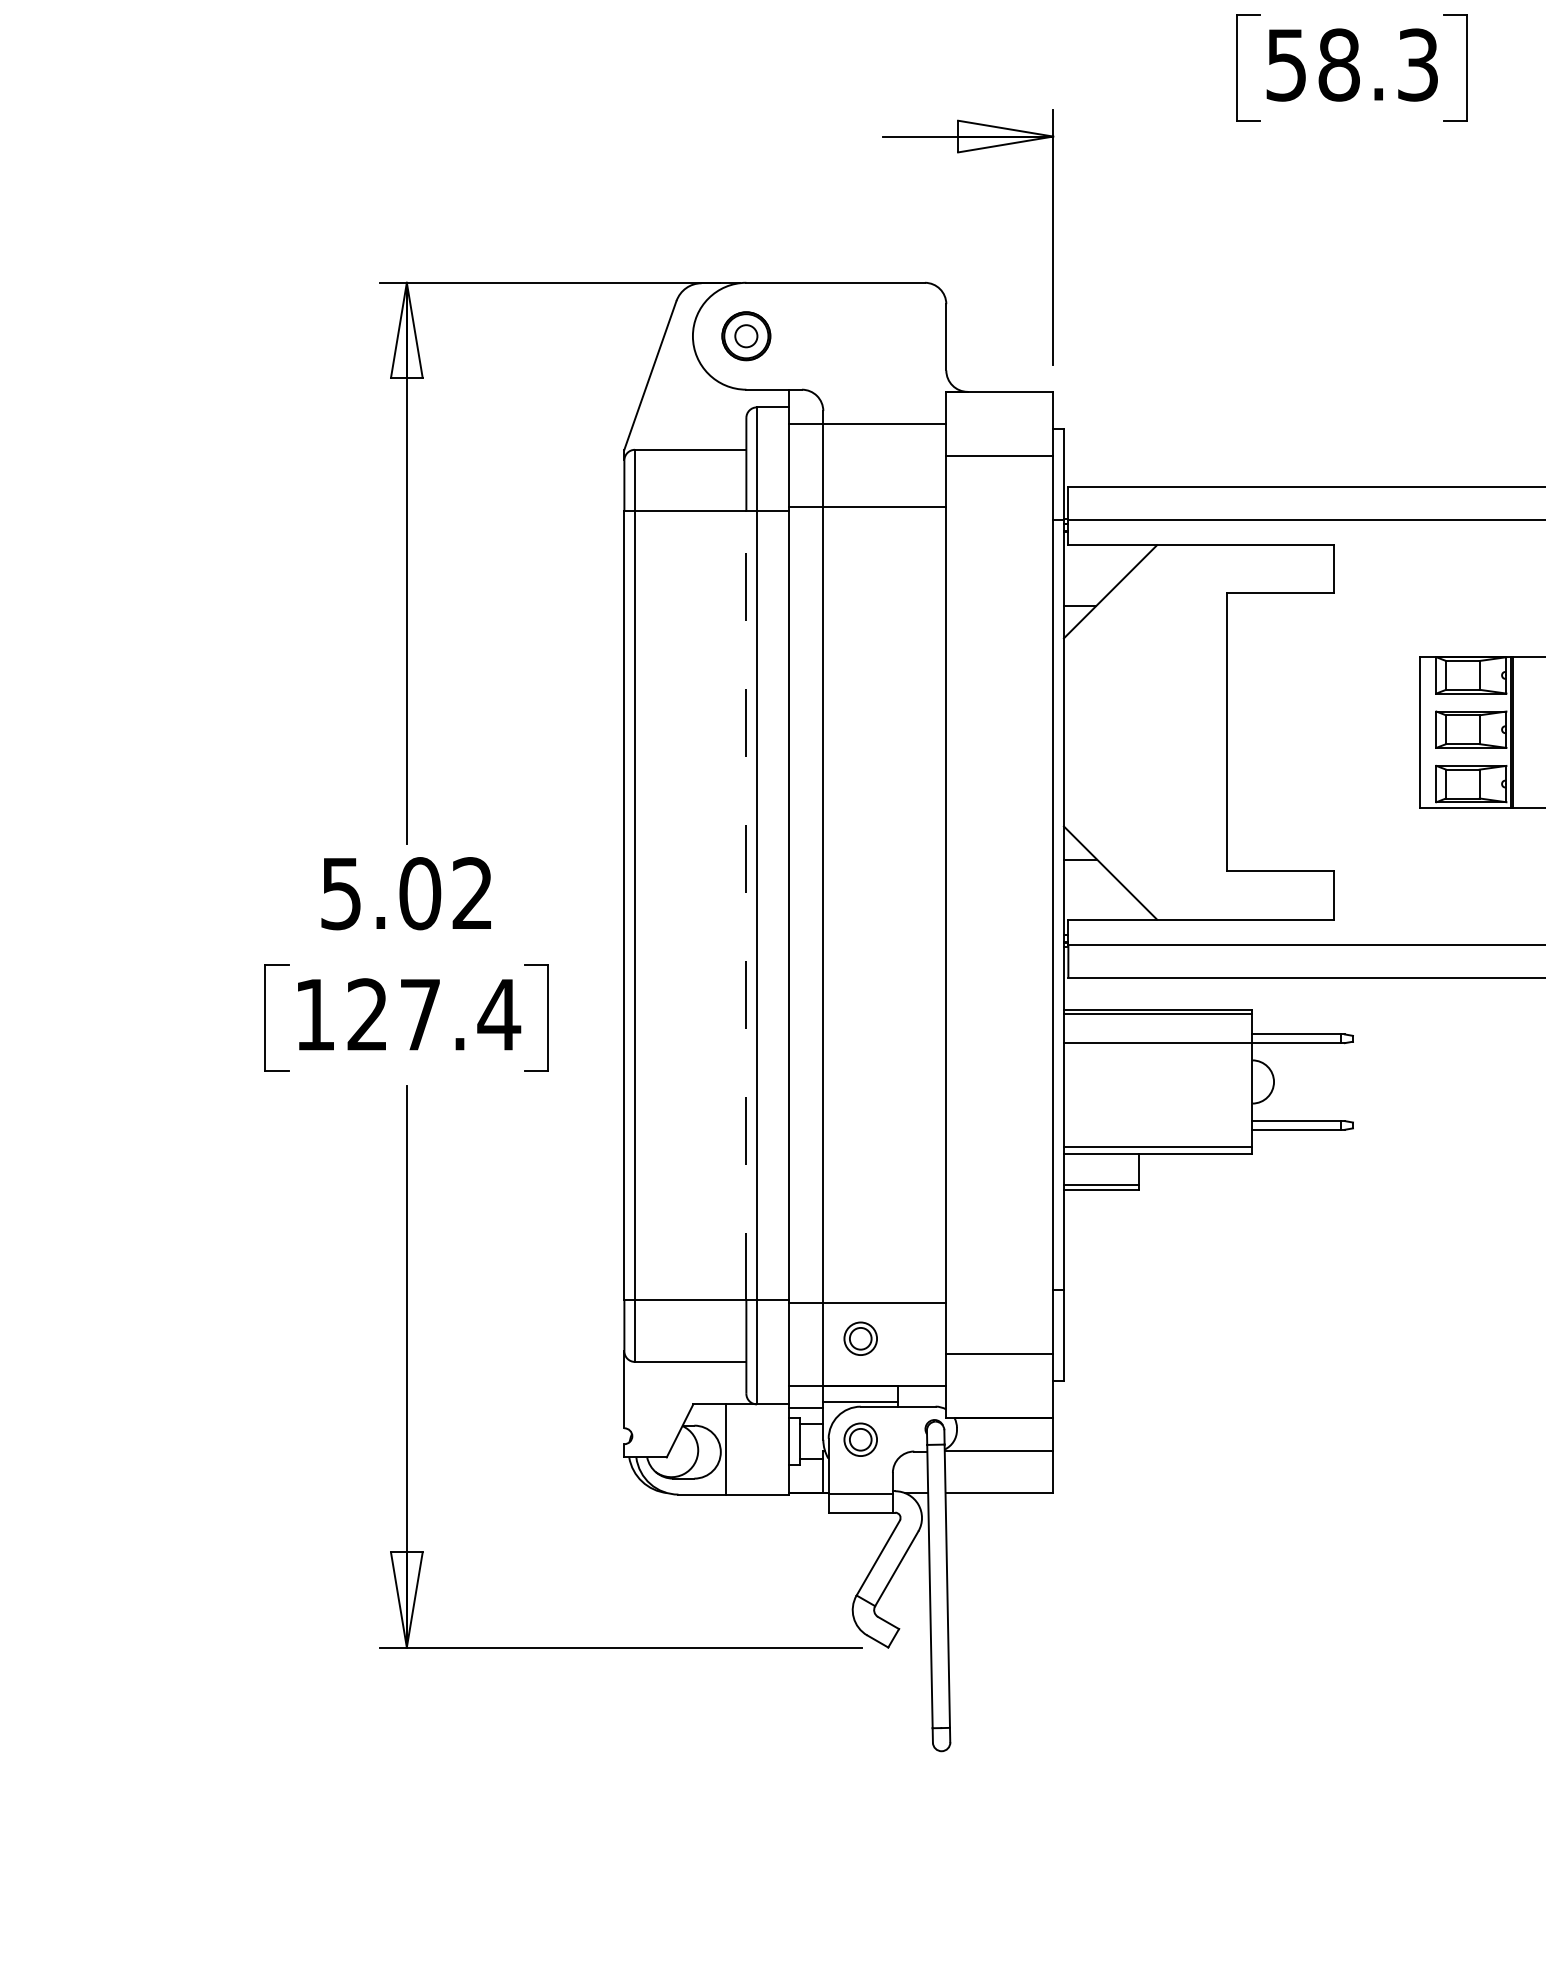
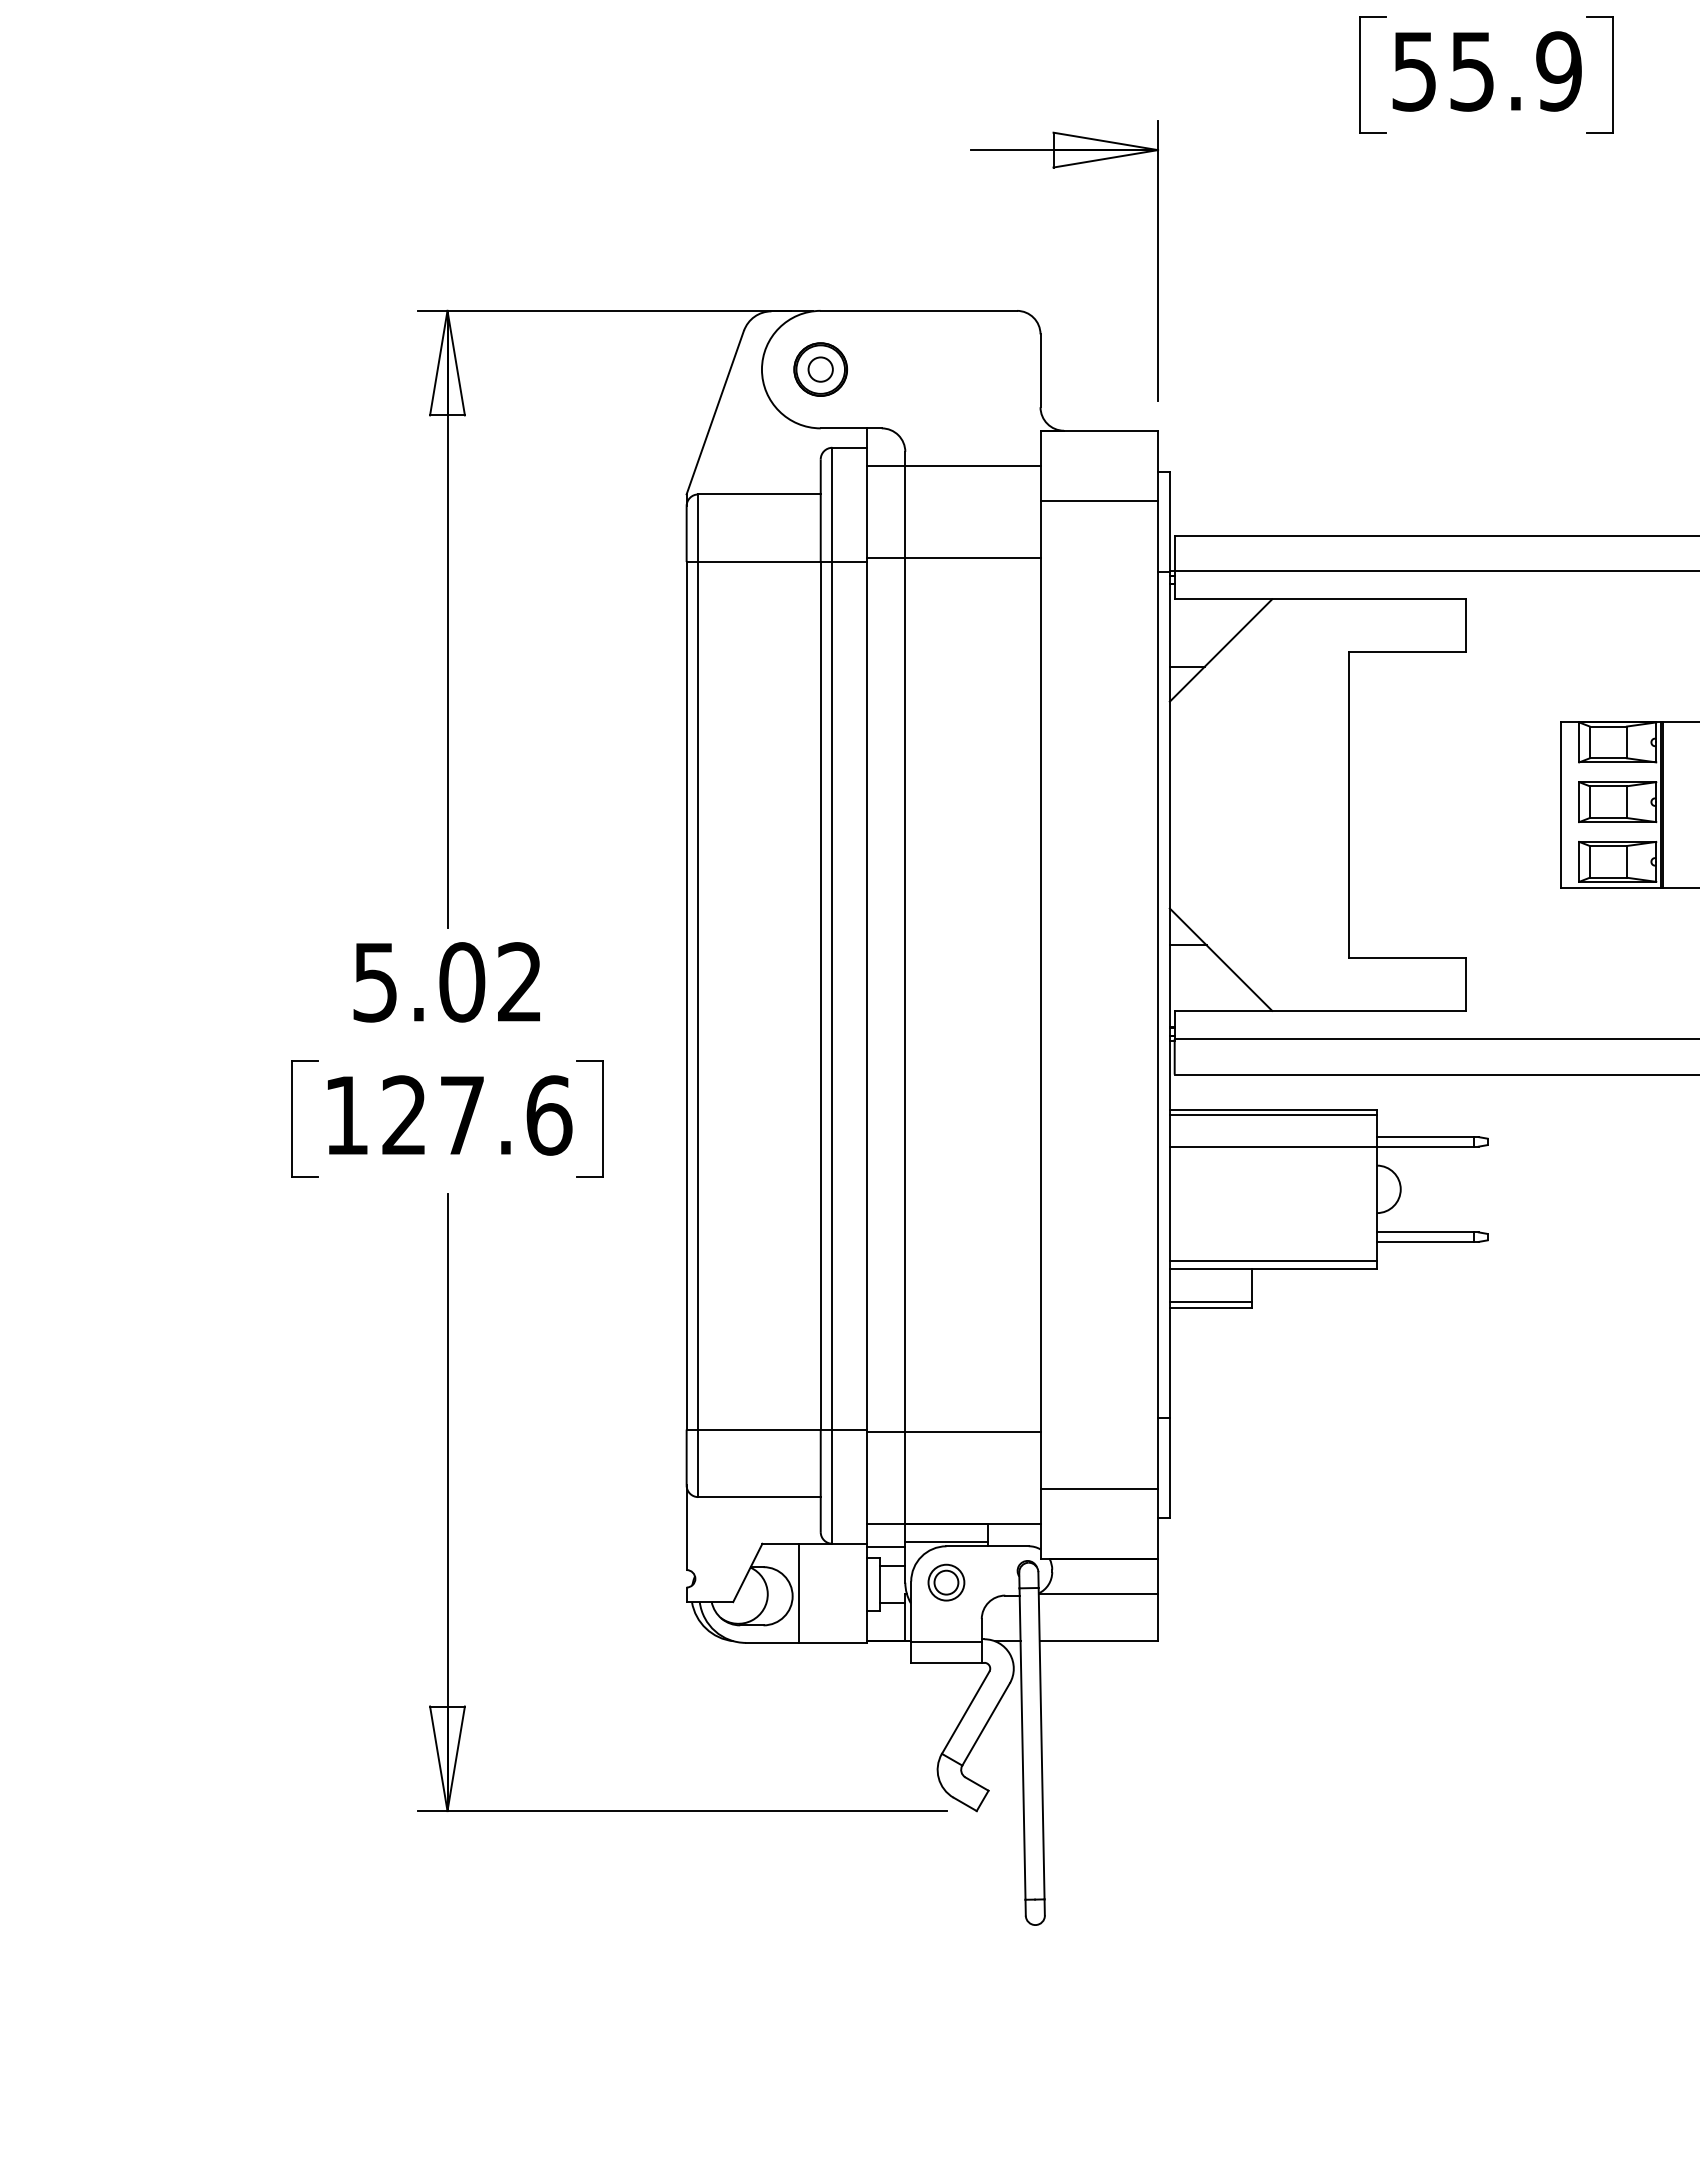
text: (1378, 65) -> (1515, 71), 58.3 -> 55.9
line: (746, 905) -> (820, 995), dashed -> solid
text: (498, 1014) -> (548, 1115), 127.4 -> 127.6
part: (860, 1338) -> (946, 1471), removed

